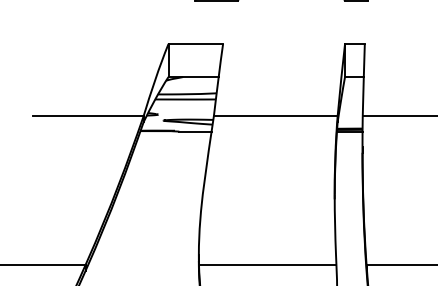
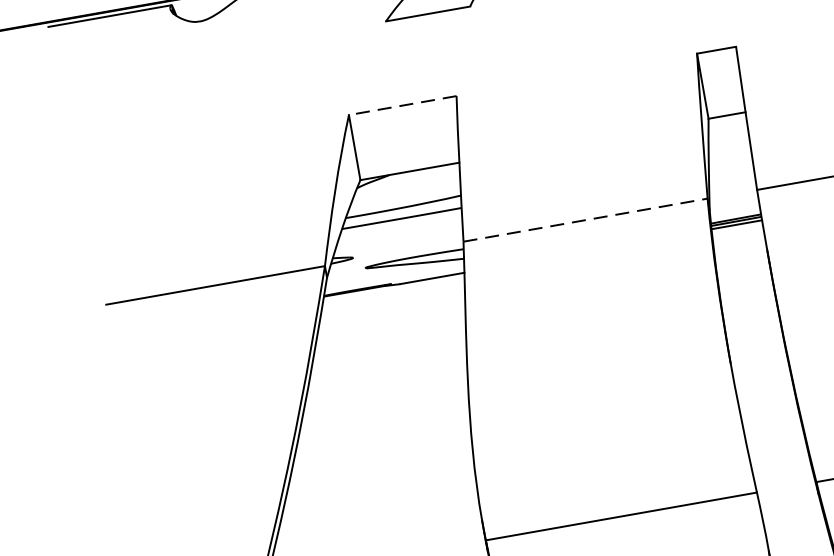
line: (195, 44) -> (402, 106), solid -> dashed
line: (275, 116) -> (585, 220), solid -> dashed

